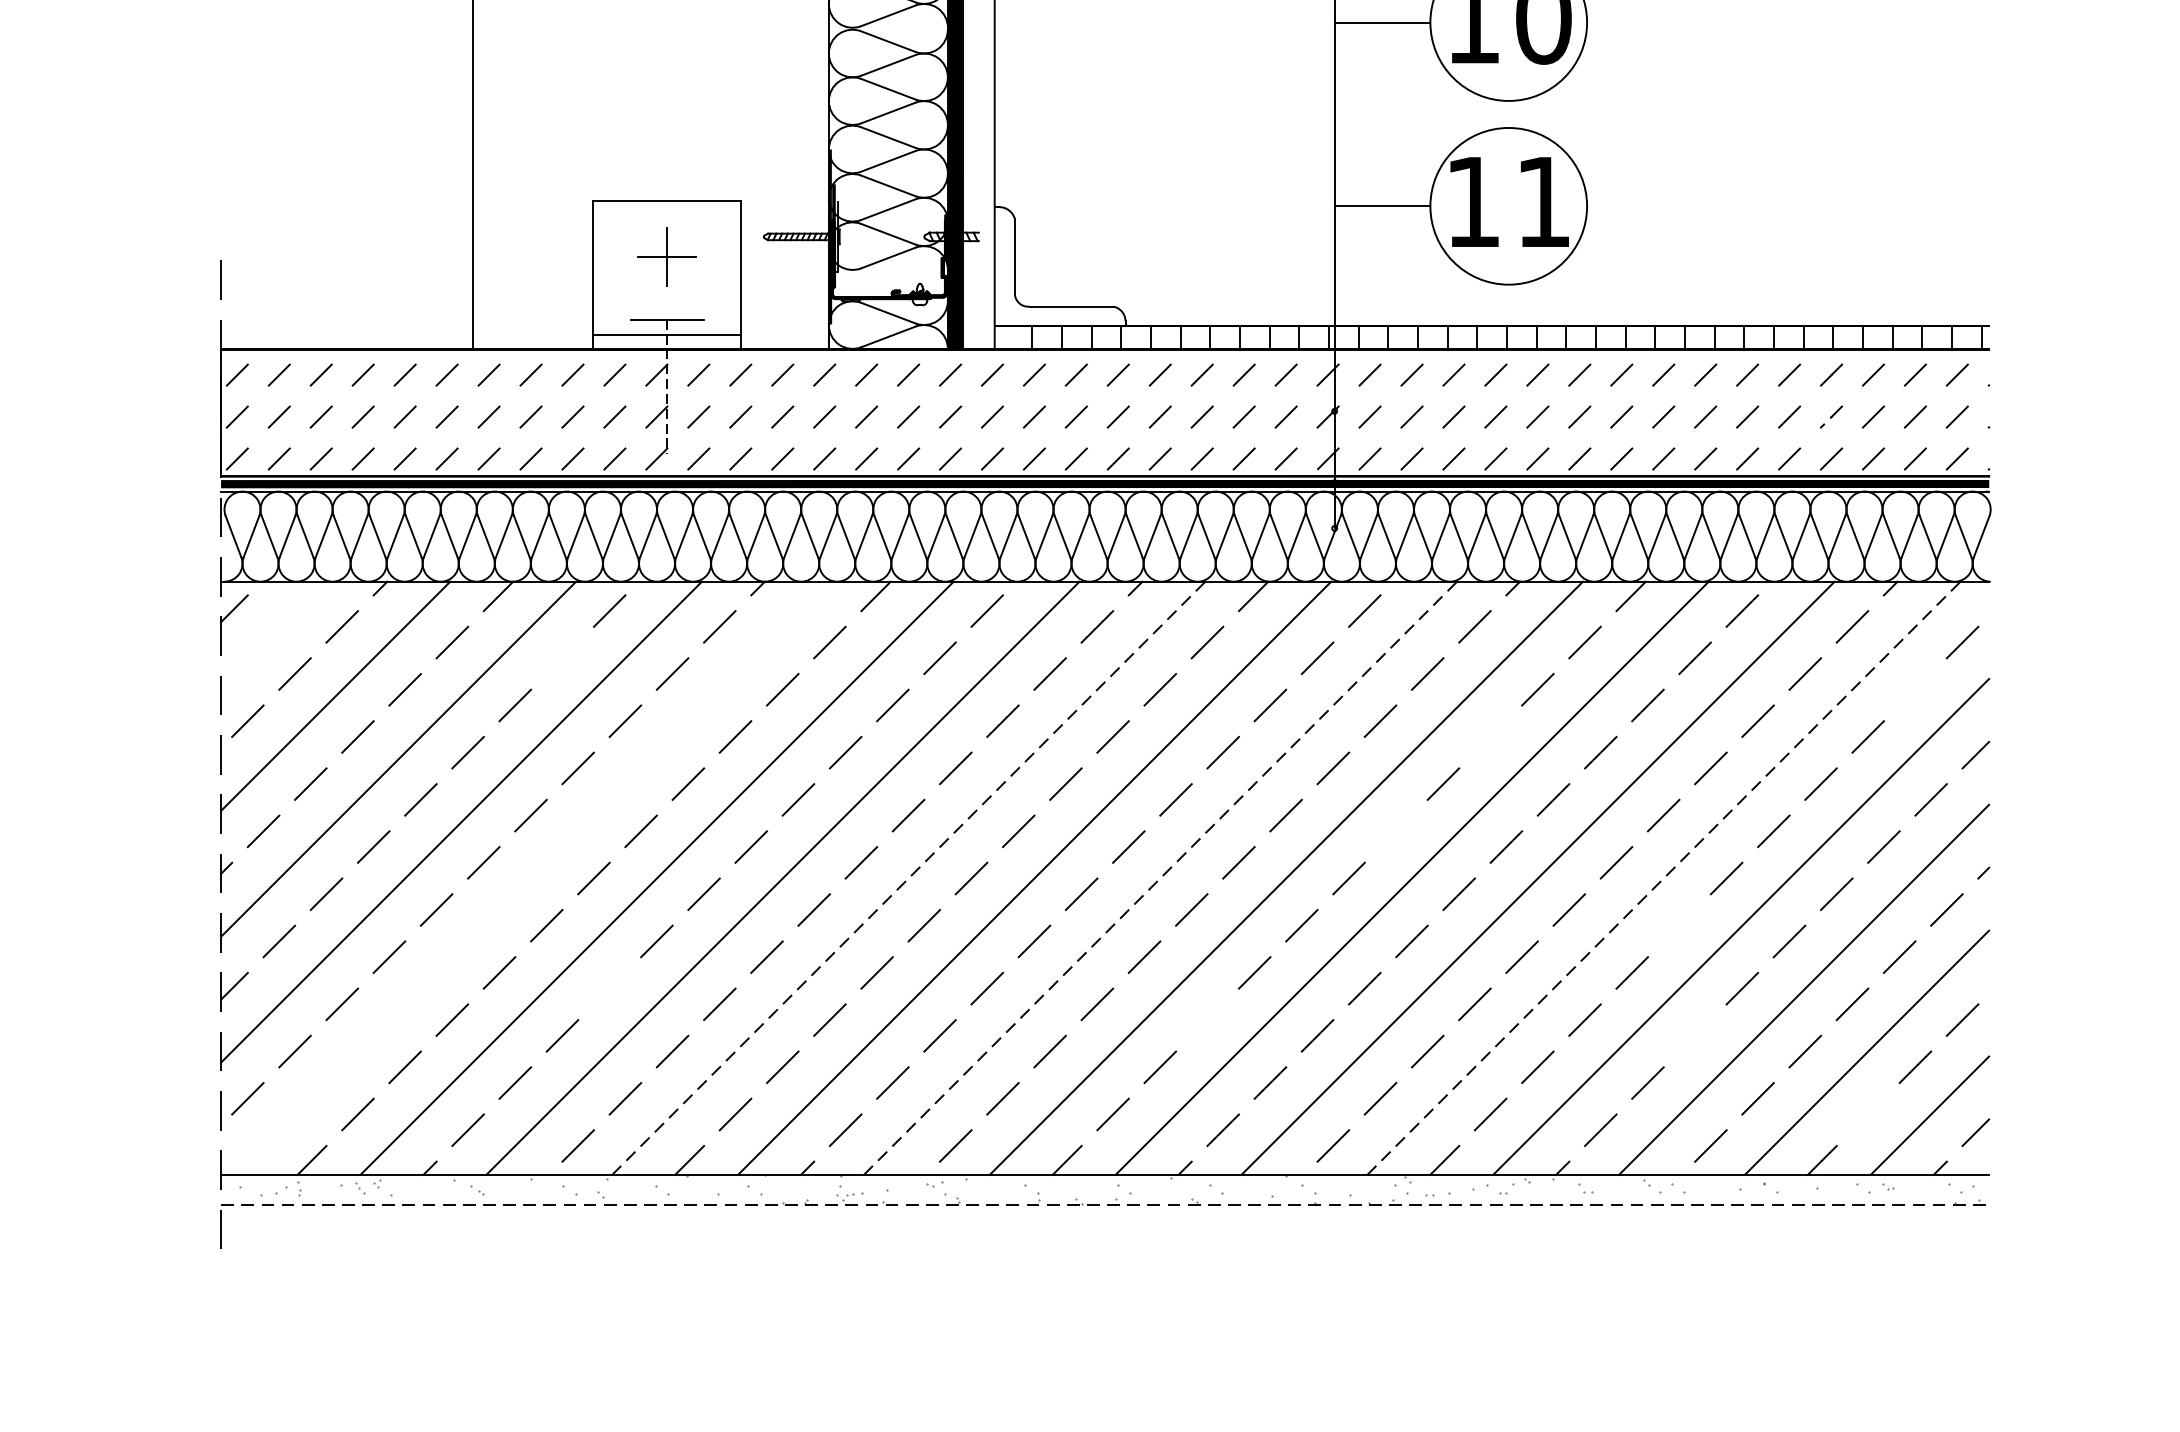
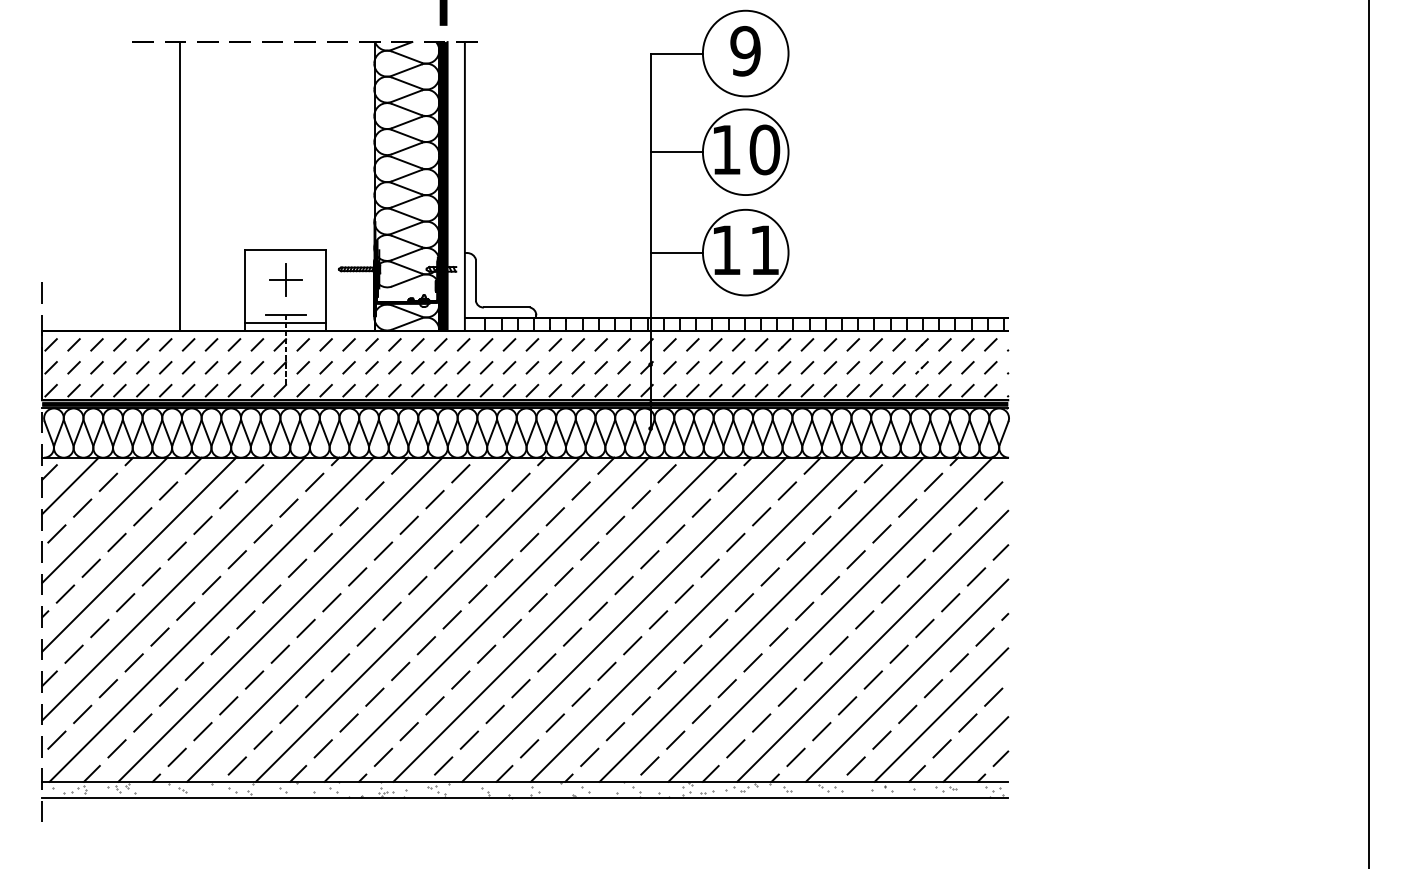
line: (272, 632) -> (70, 485), added
line: (561, 658) -> (228, 499), added
line: (1914, 689) -> (967, 516), added
line: (1489, 736) -> (735, 542), added
line: (1394, 830) -> (683, 593), added
line: (530, 877) -> (211, 619), added
line: (909, 877) -> (418, 619), dashed -> solid
line: (1160, 877) -> (555, 619), dashed -> solid
line: (1663, 877) -> (830, 619), dashed -> solid
line: (1678, 925) -> (838, 645), added
line: (609, 987) -> (254, 679), added
line: (1206, 1018) -> (580, 696), added
line: (1695, 1035) -> (847, 705), added
line: (1867, 1113) -> (941, 748), added
line: (1105, 1205) -> (525, 798), dashed -> solid

